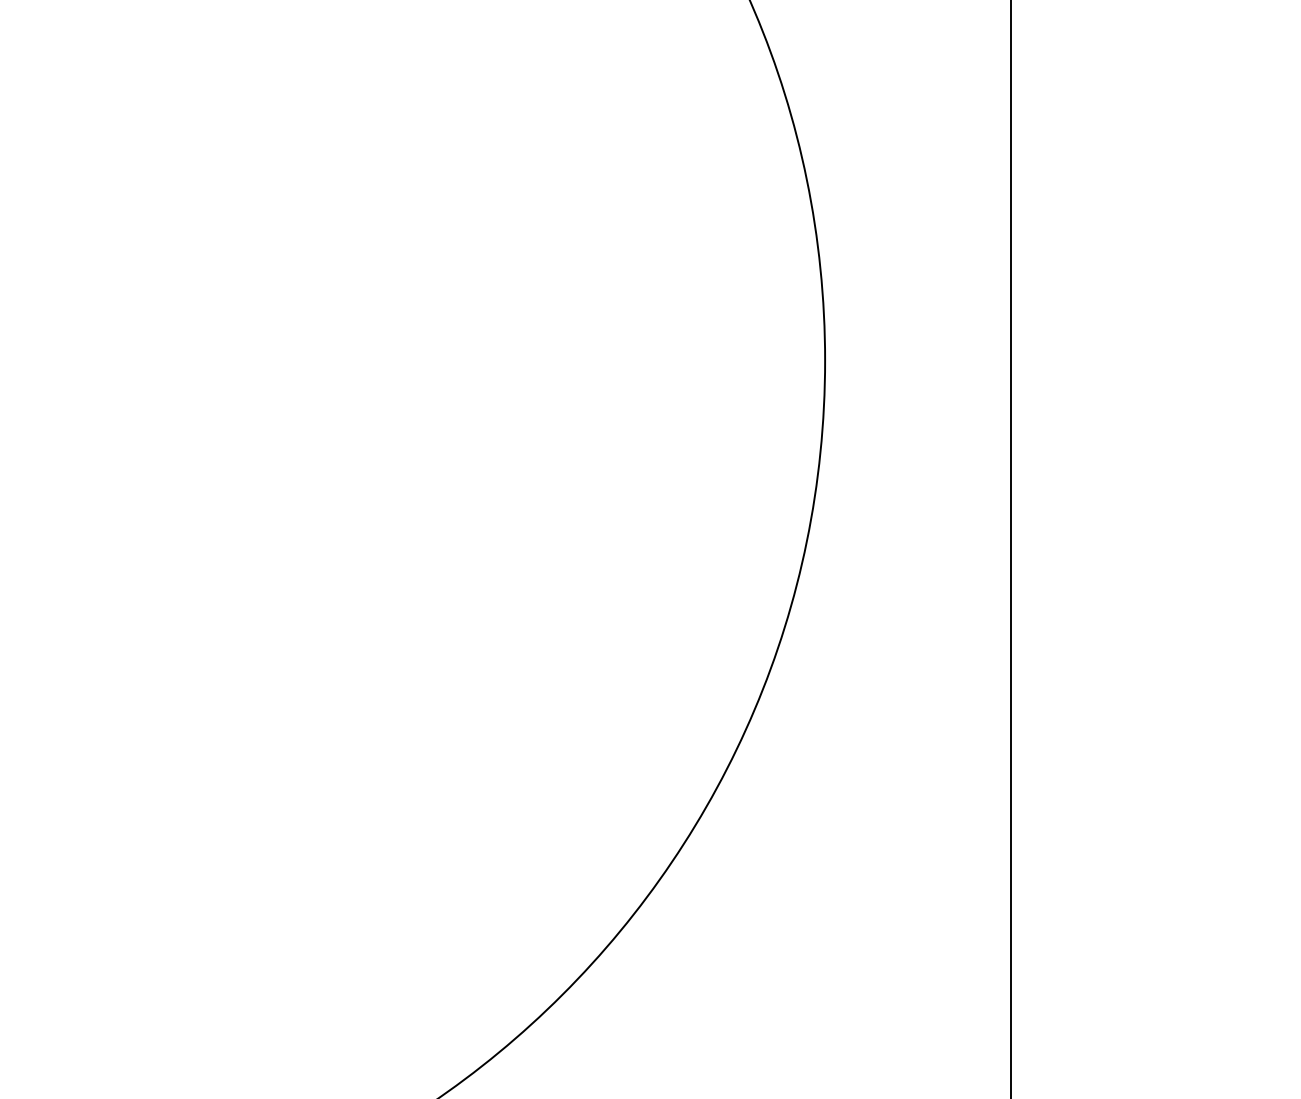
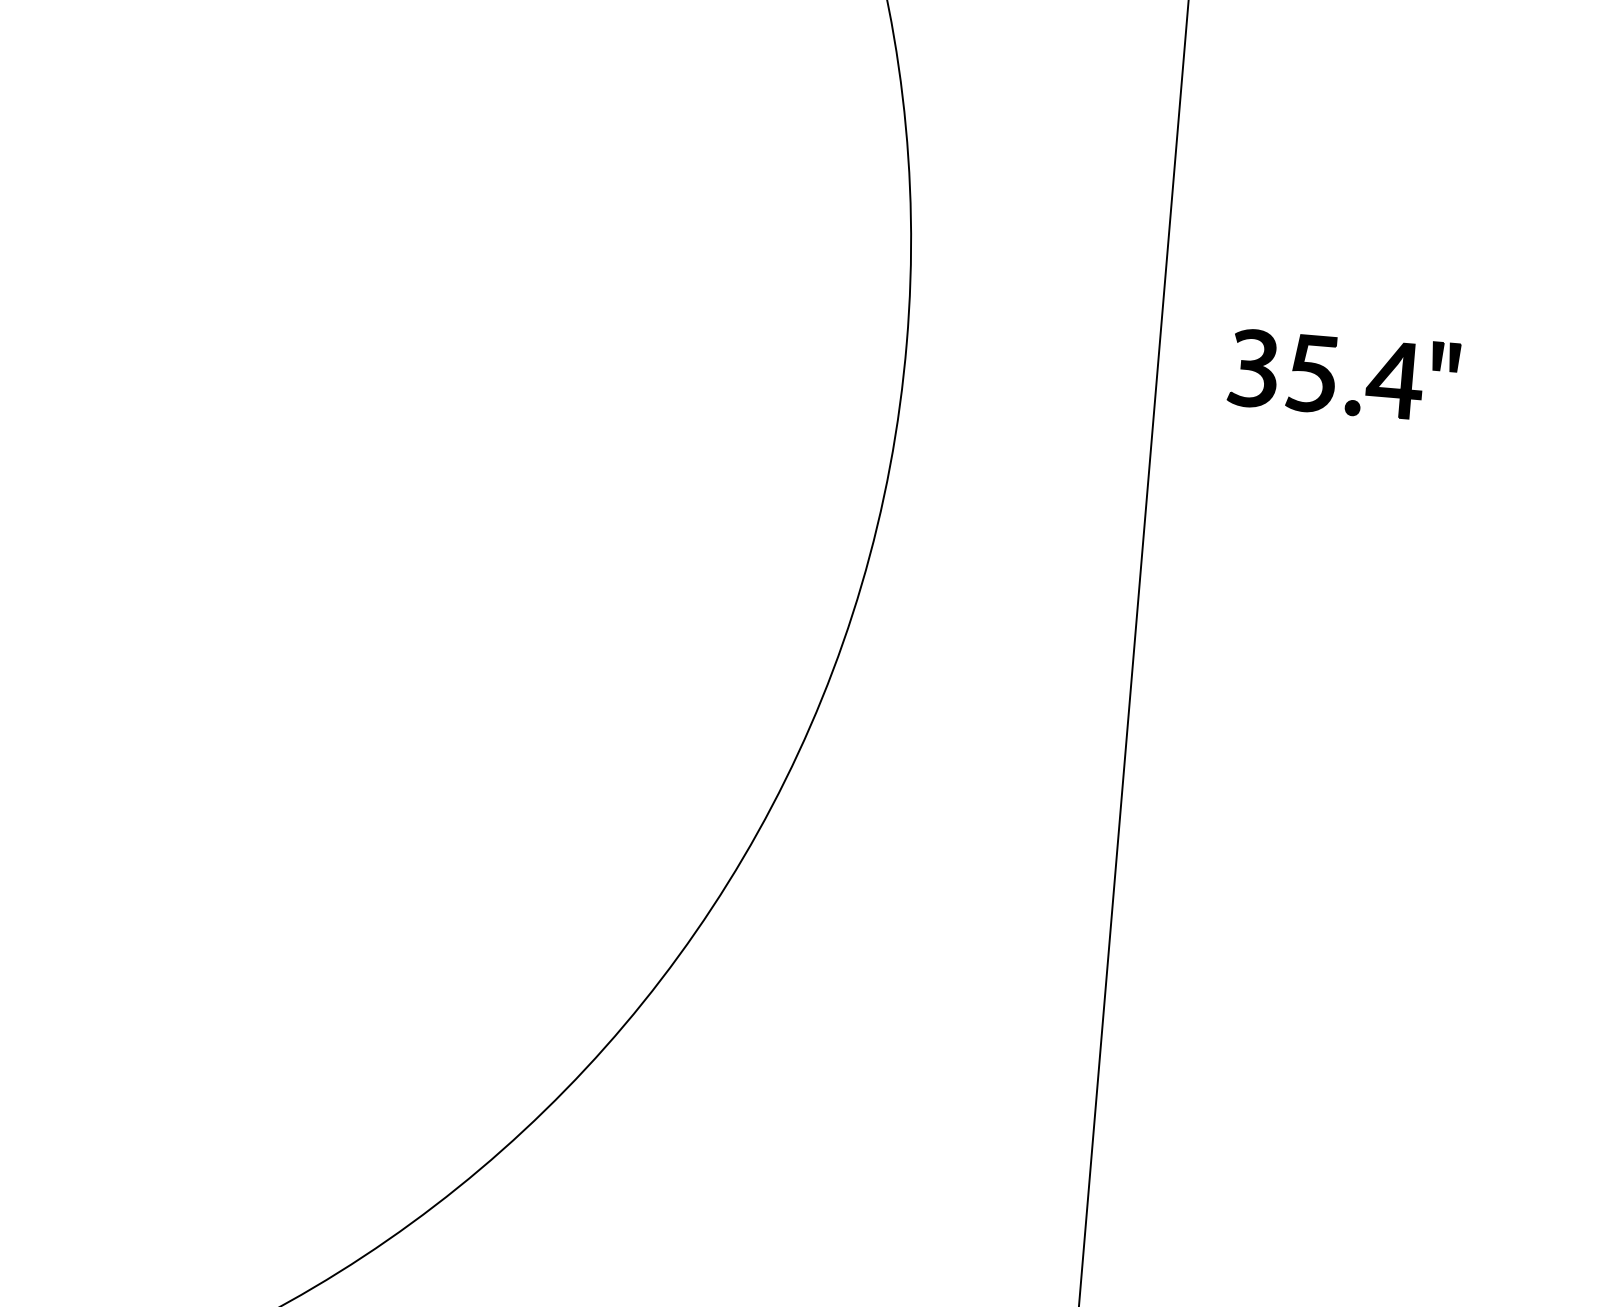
part: (1141, 359) -> (1334, 377), added

